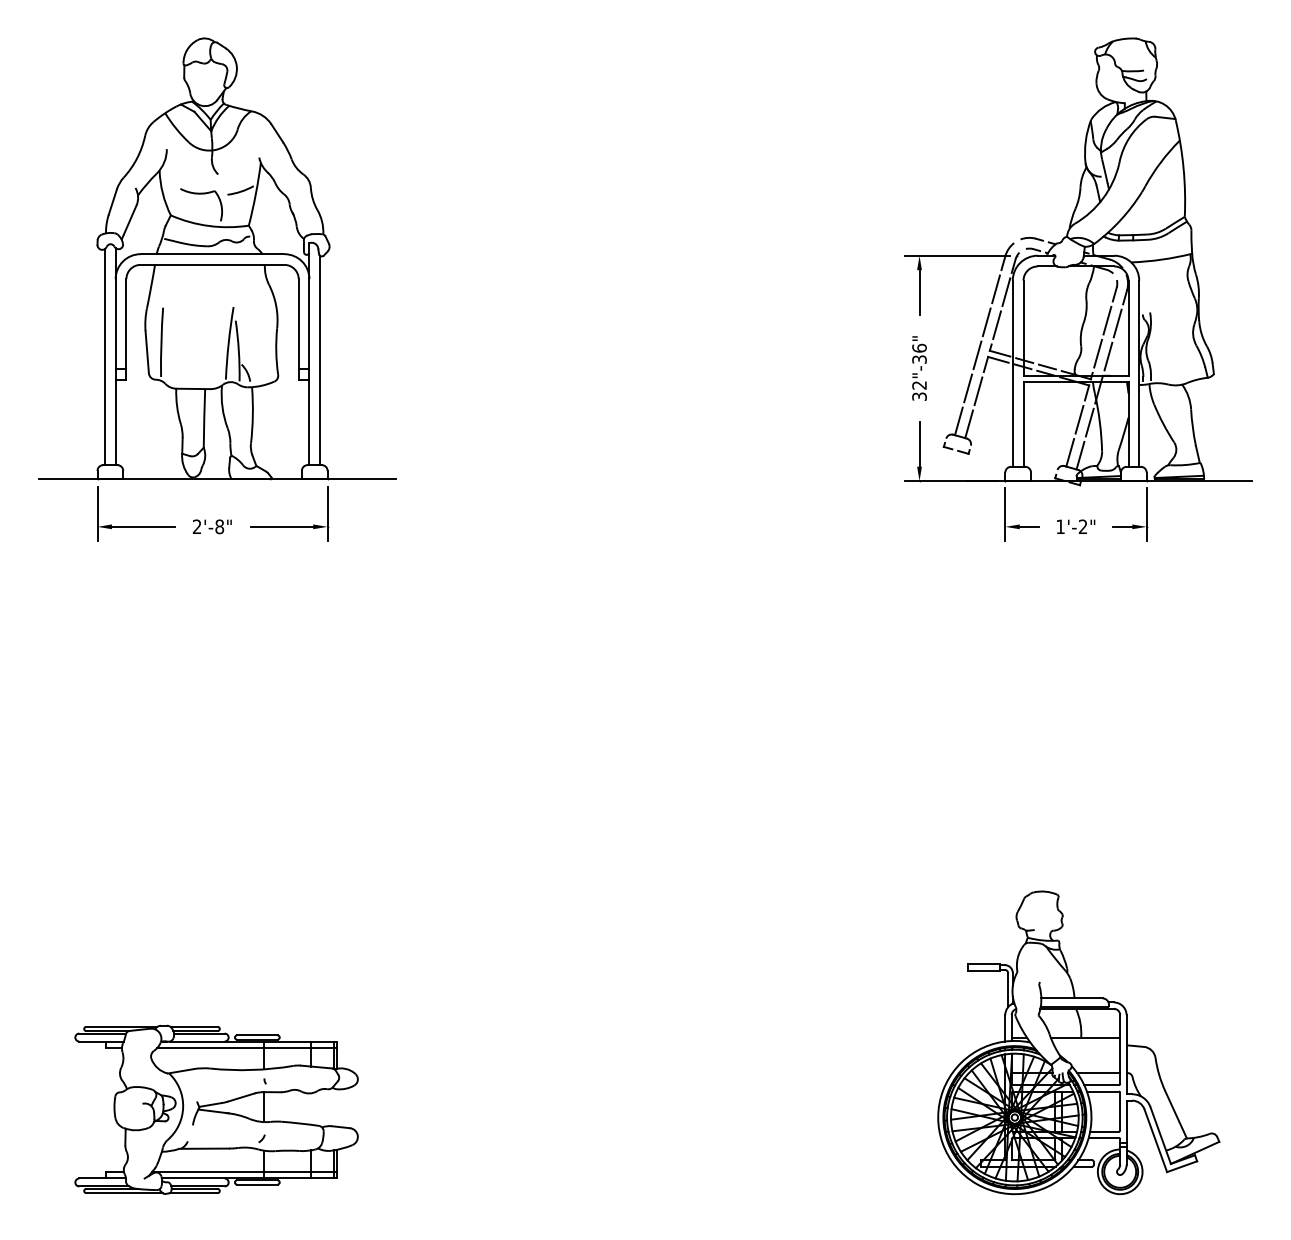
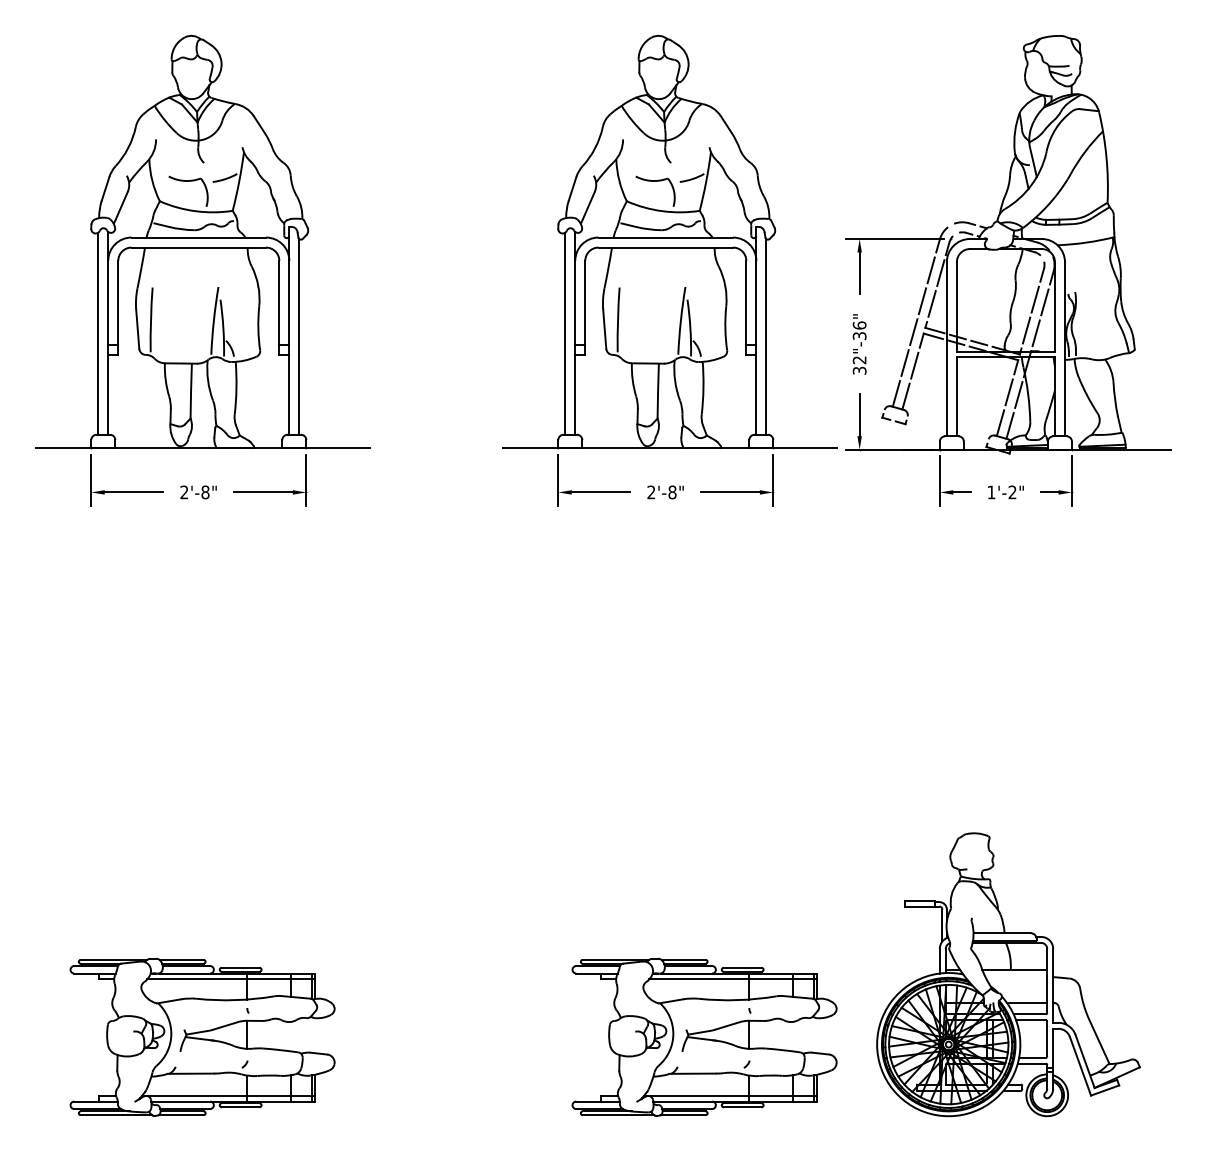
part: (716, 289) -> (669, 270), added
part: (753, 1108) -> (704, 1036), added

